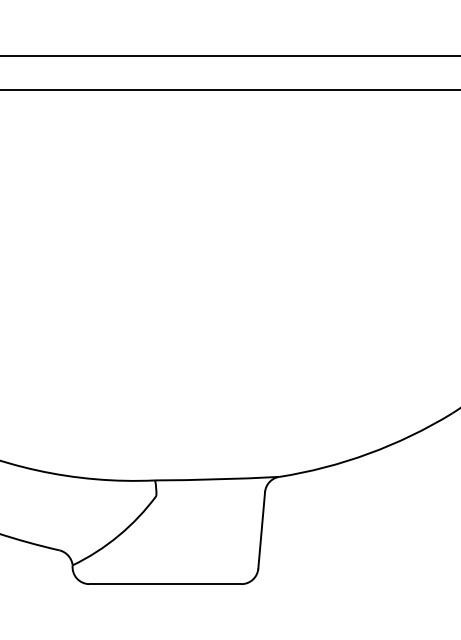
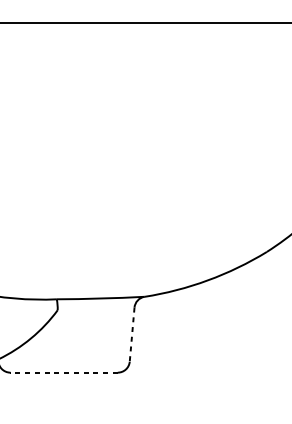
line: (261, 530) -> (132, 334), solid -> dashed
line: (165, 584) -> (64, 372), solid -> dashed

